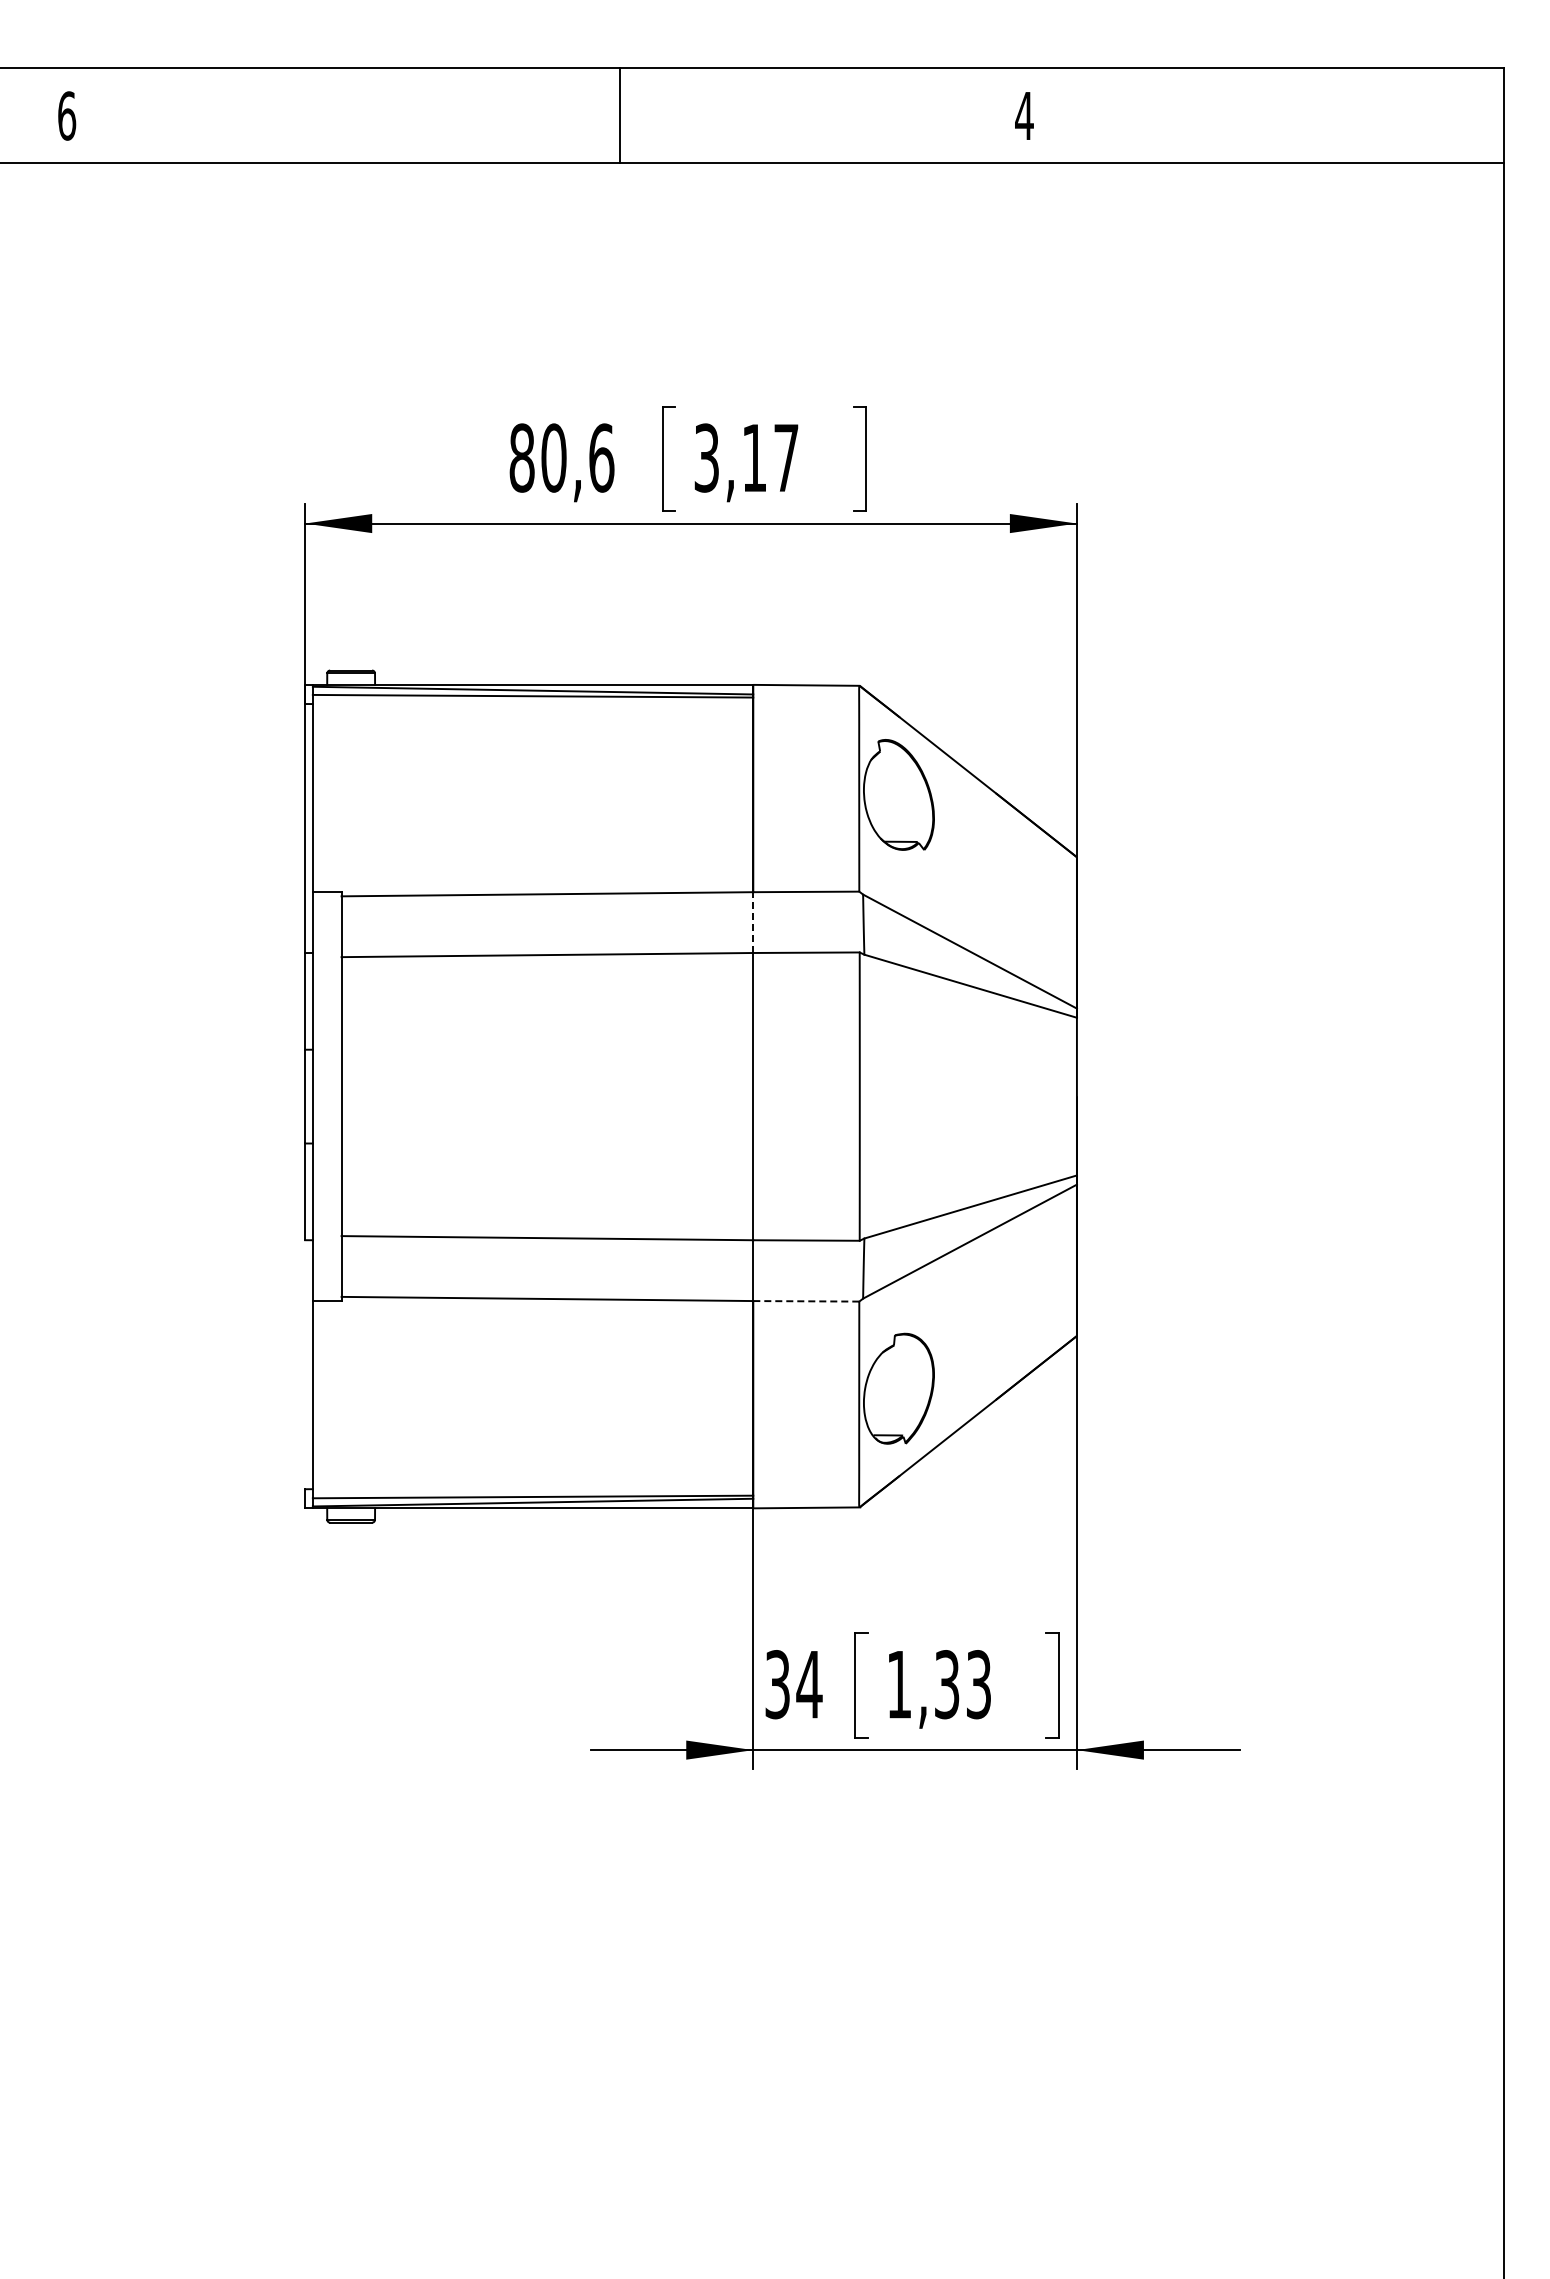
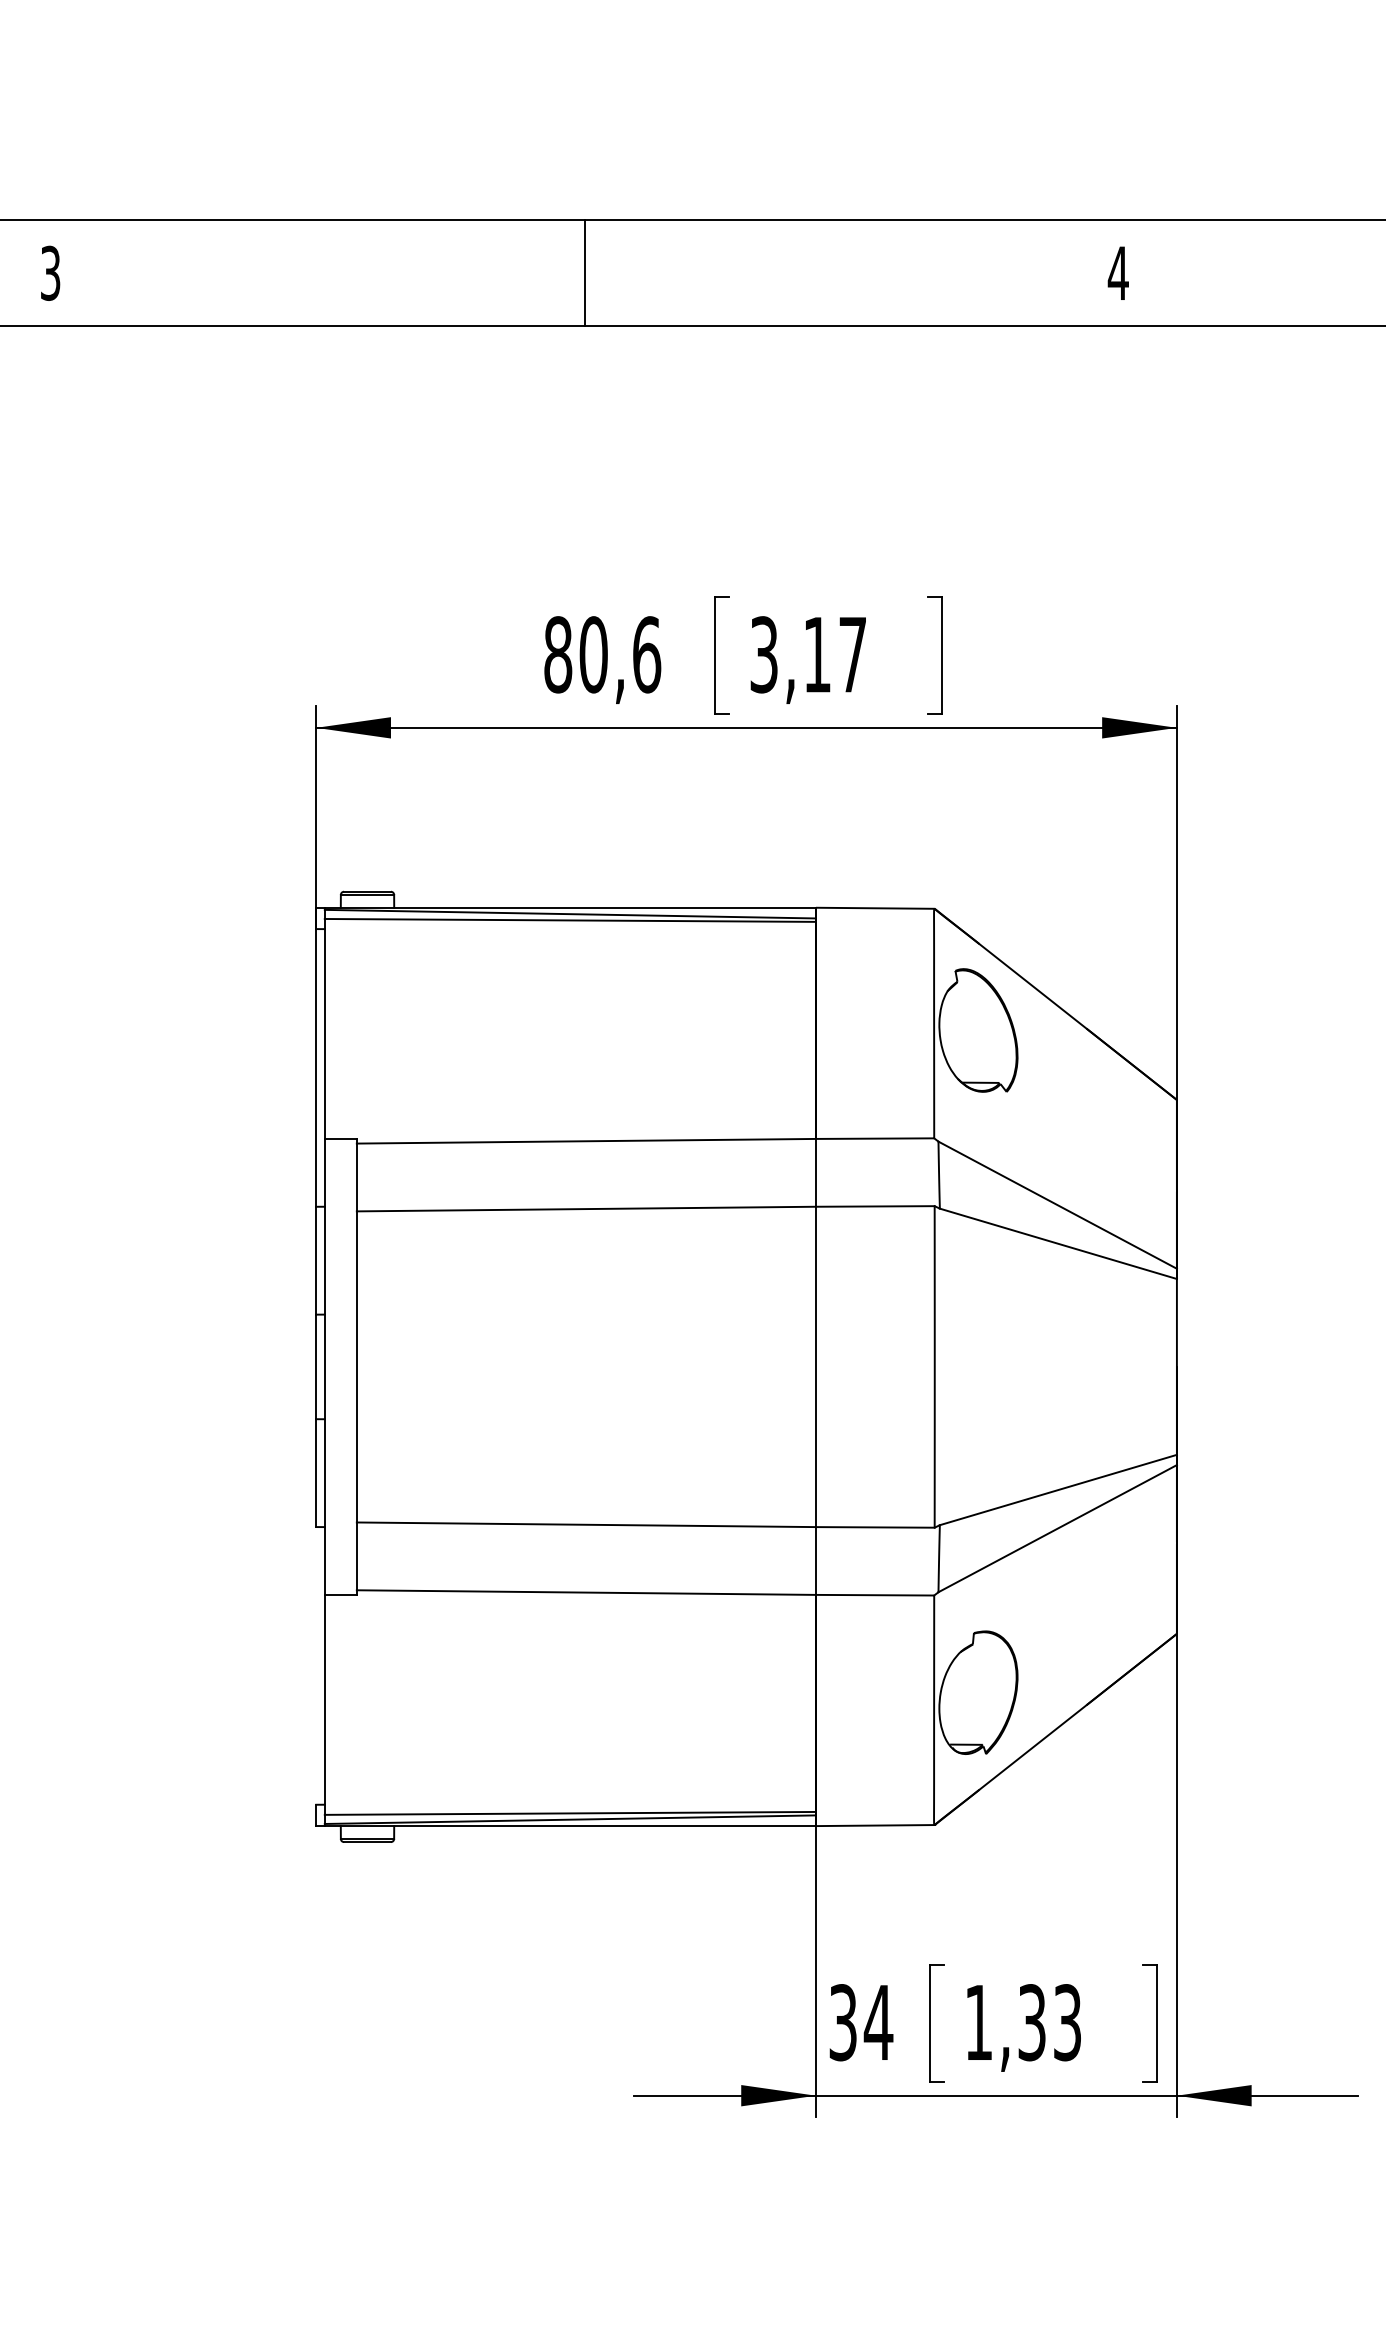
text: (67, 115) -> (51, 272), 6 -> 3
line: (620, 115) -> (585, 272), moved
line: (753, 922) -> (816, 1172), dashed -> solid
line: (806, 1301) -> (875, 1595), dashed -> solid

